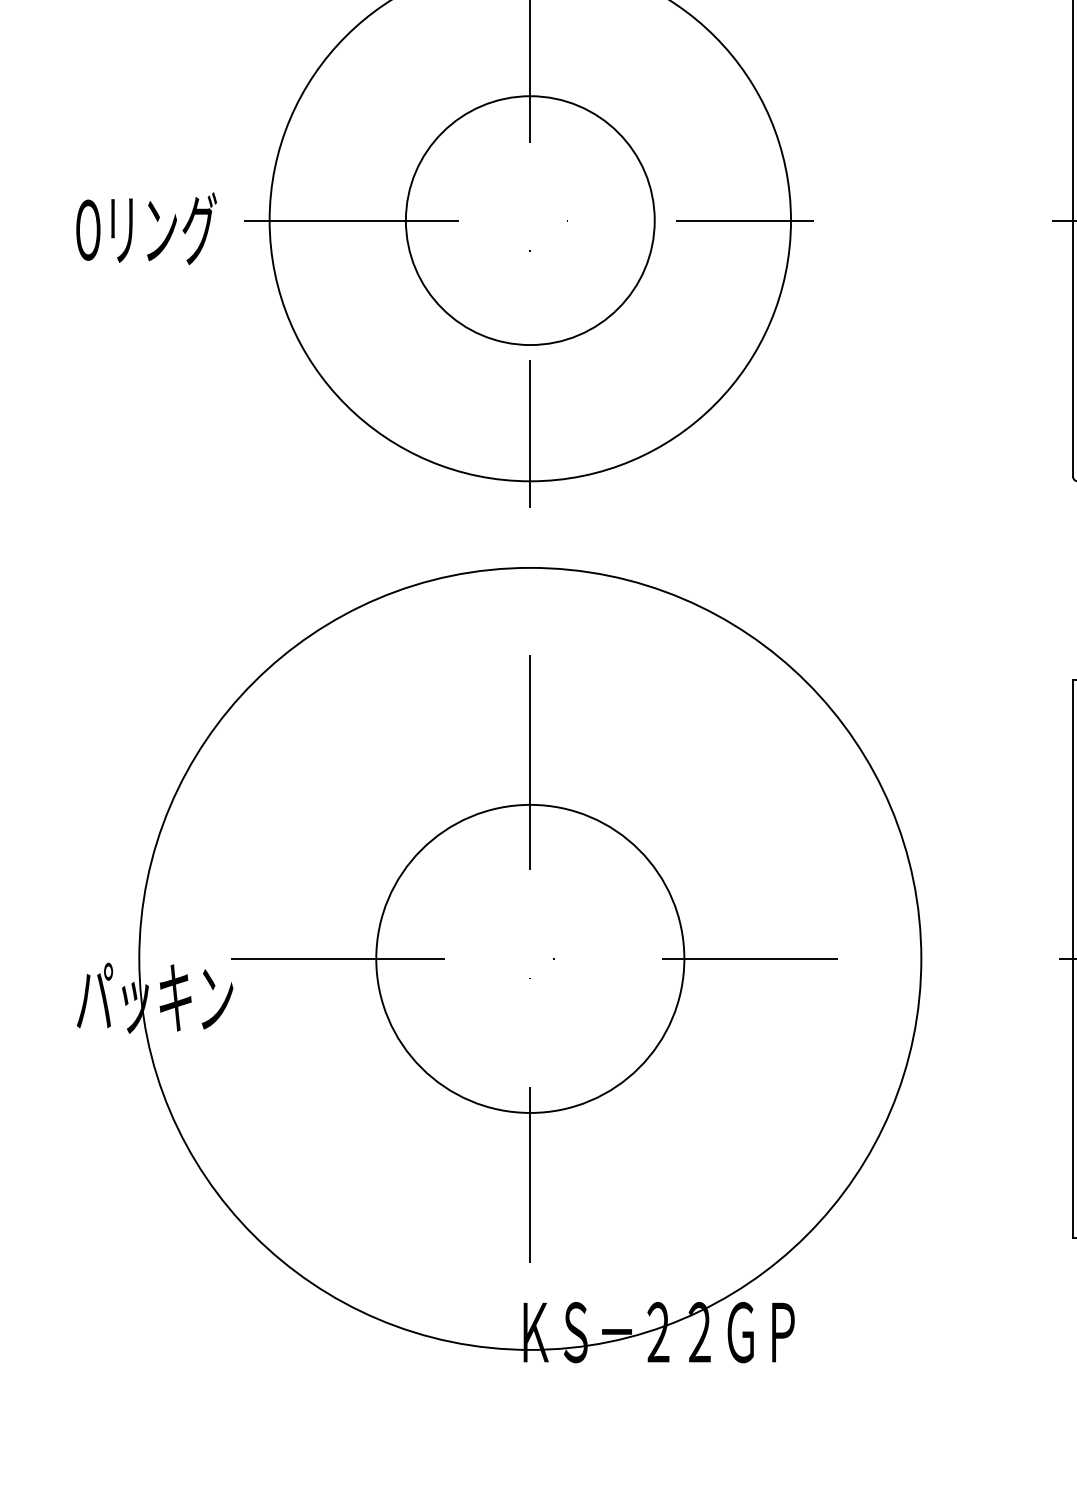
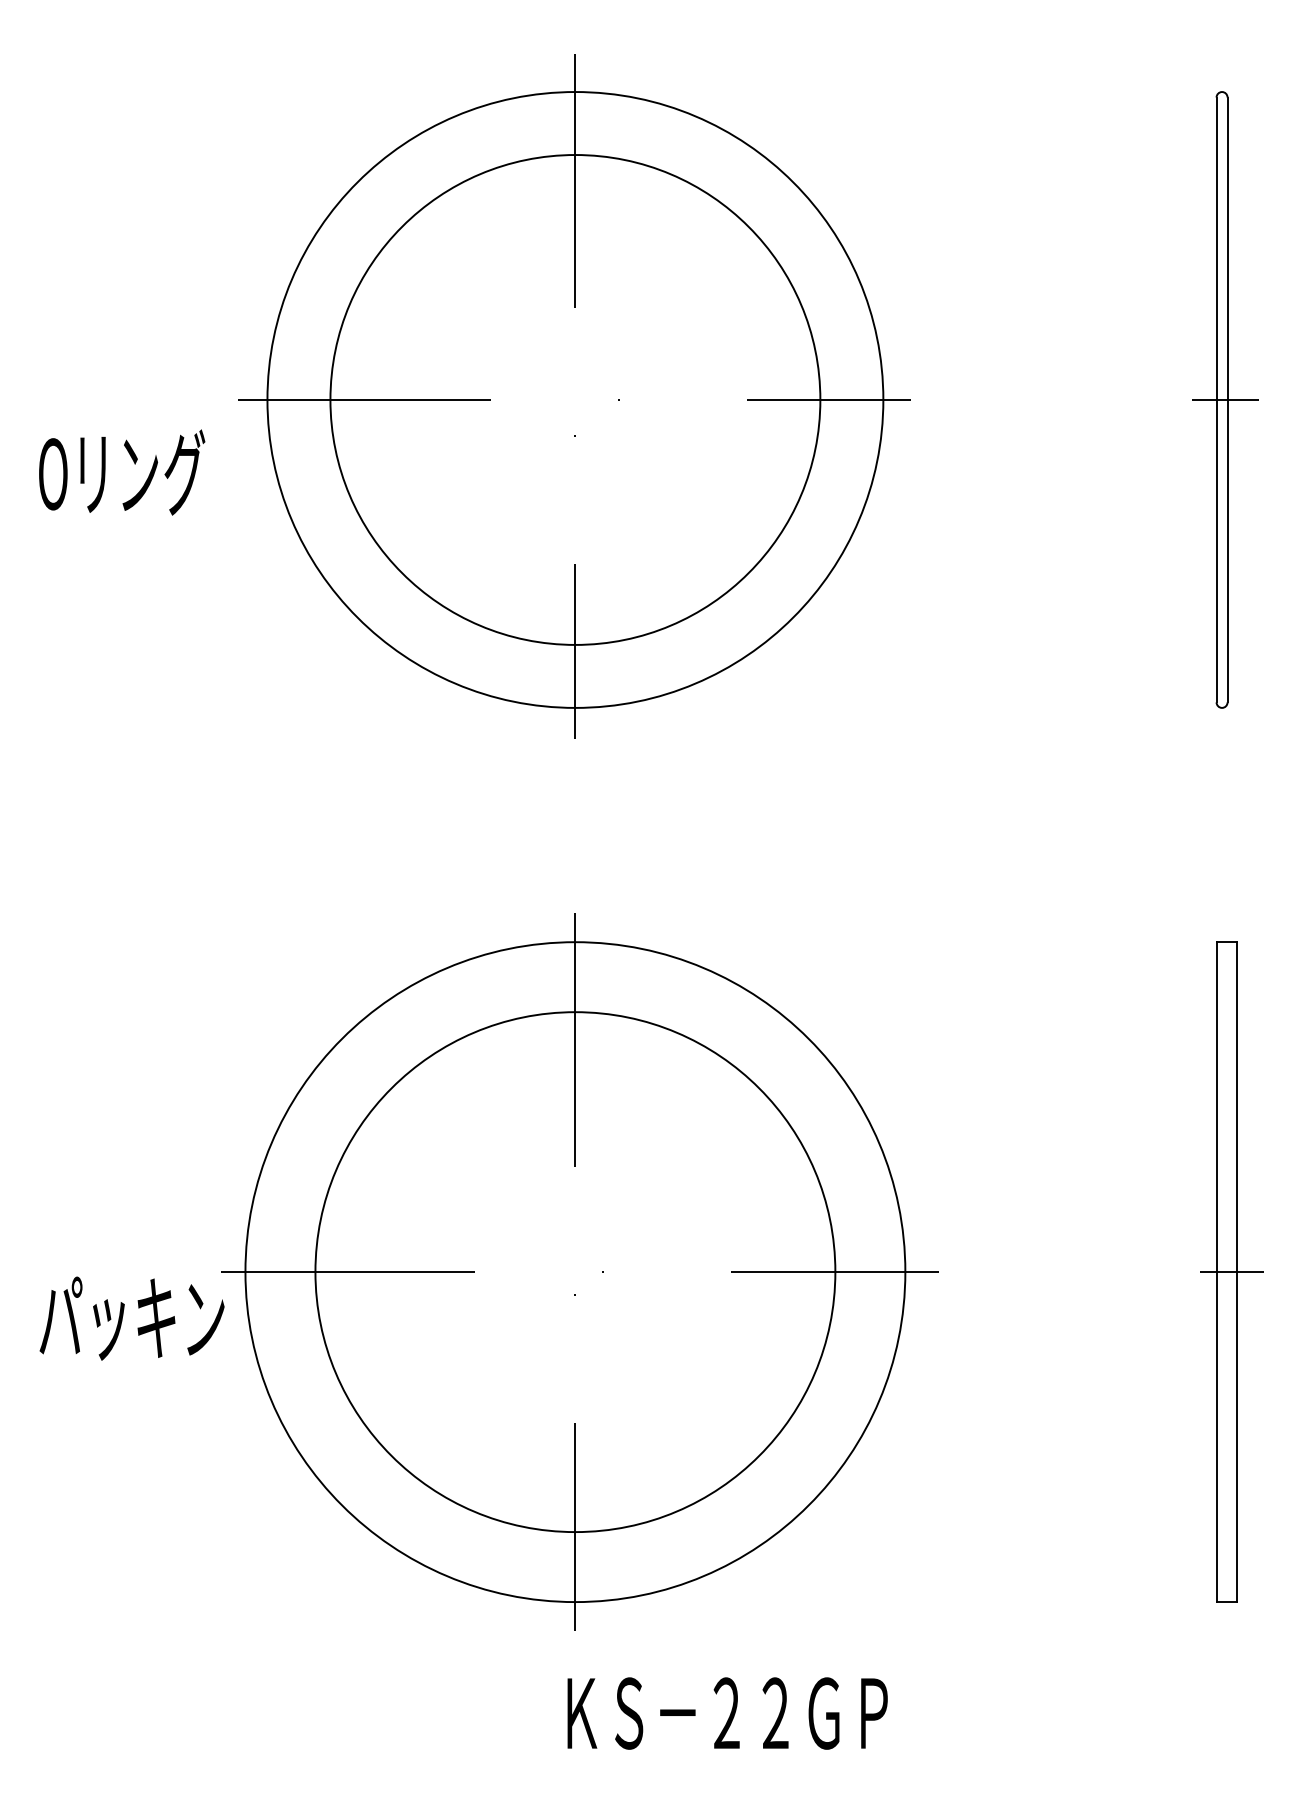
circle: (530, 220) -> (575, 399), size x1.67
text: (146, 228) -> (122, 472), moved
circle: (530, 959) -> (575, 1272), size x0.71
circle: (530, 959) -> (575, 1272), size x1.43

